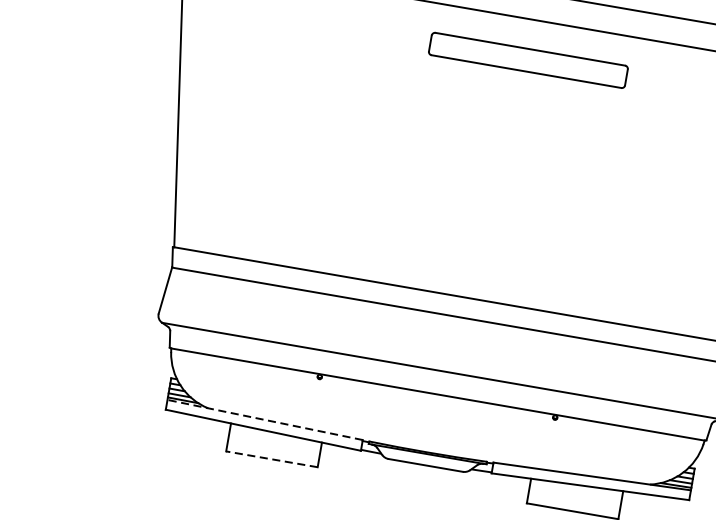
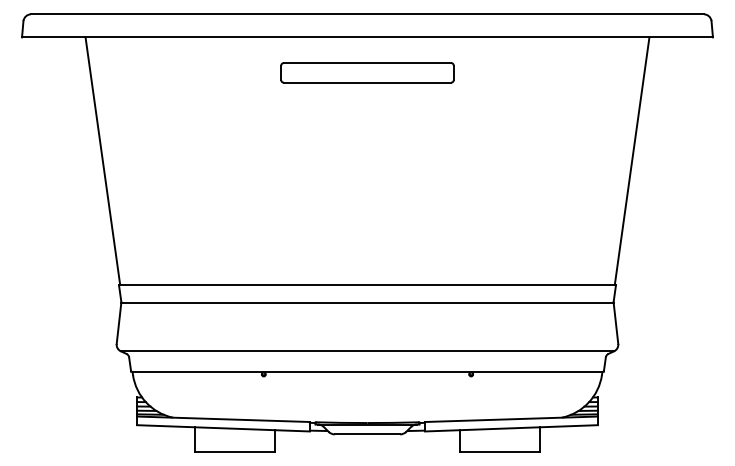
part: (528, 60) -> (367, 72), moved
line: (265, 420) -> (223, 419), dashed -> solid
line: (271, 458) -> (234, 451), dashed -> solid

